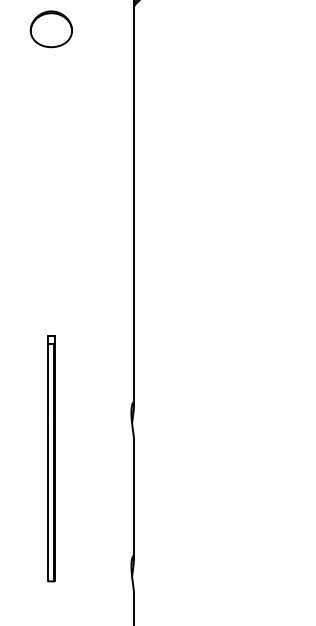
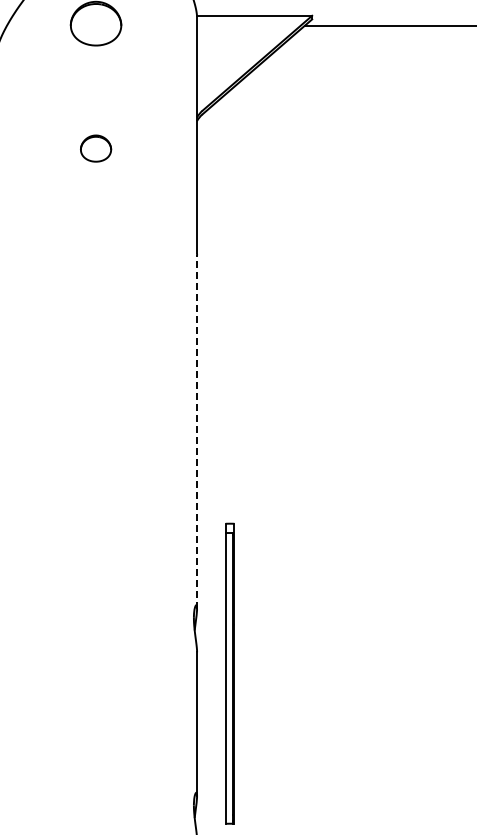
part: (50, 29) -> (95, 148), size x0.6
line: (134, 261) -> (197, 432), solid -> dashed
part: (50, 458) -> (229, 673), moved

